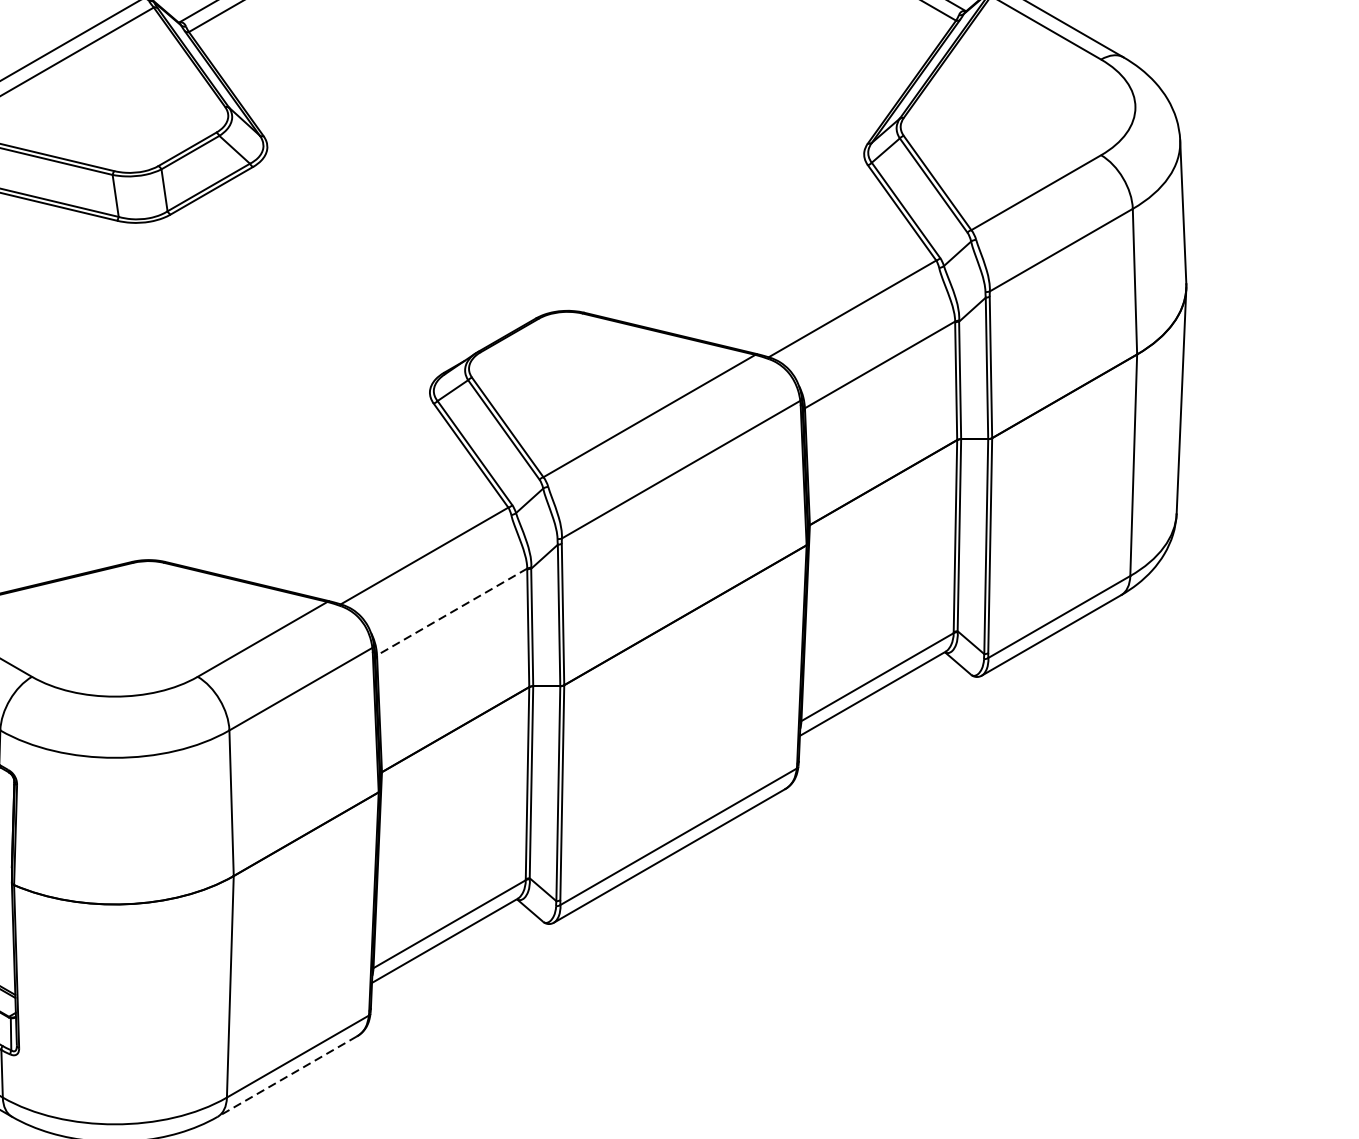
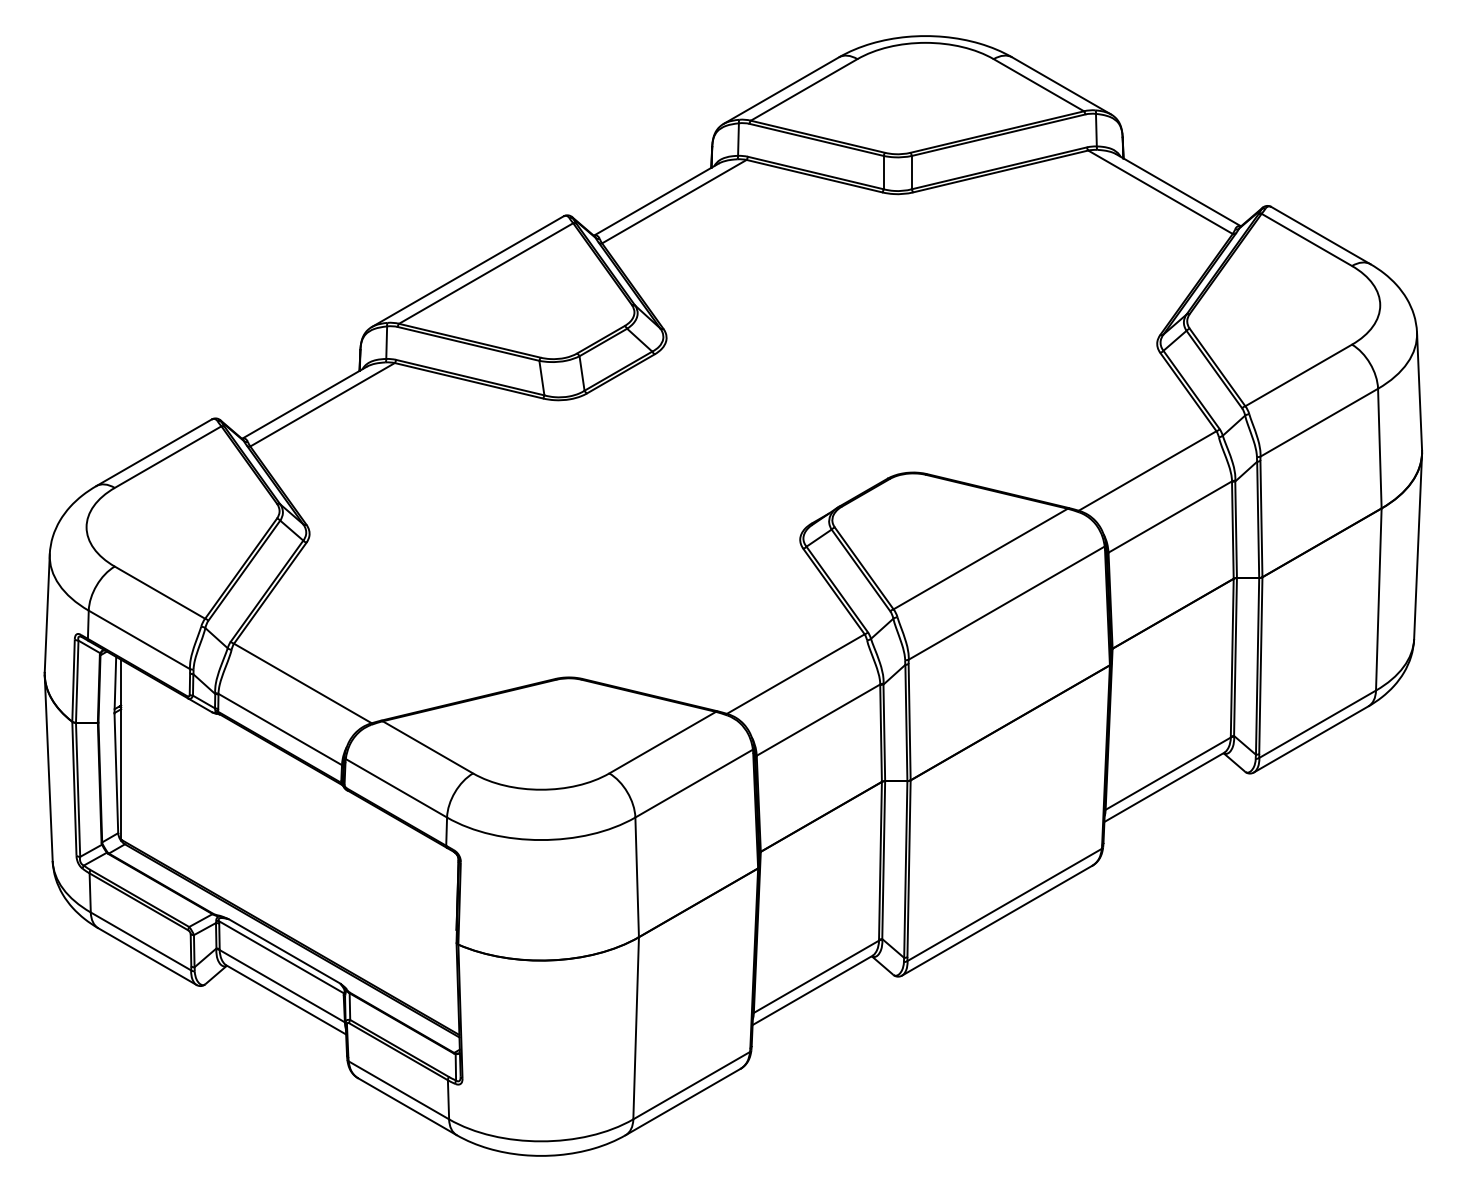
line: (452, 612) -> (818, 720), dashed -> solid
line: (286, 1077) -> (682, 1102), dashed -> solid

